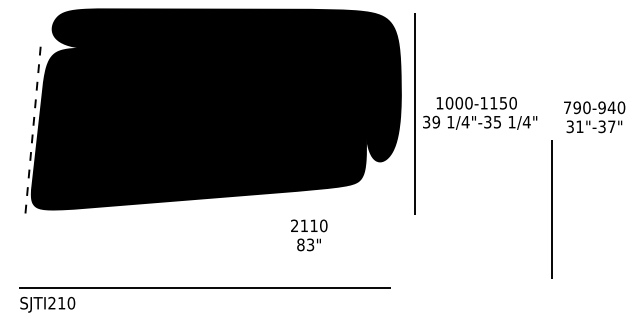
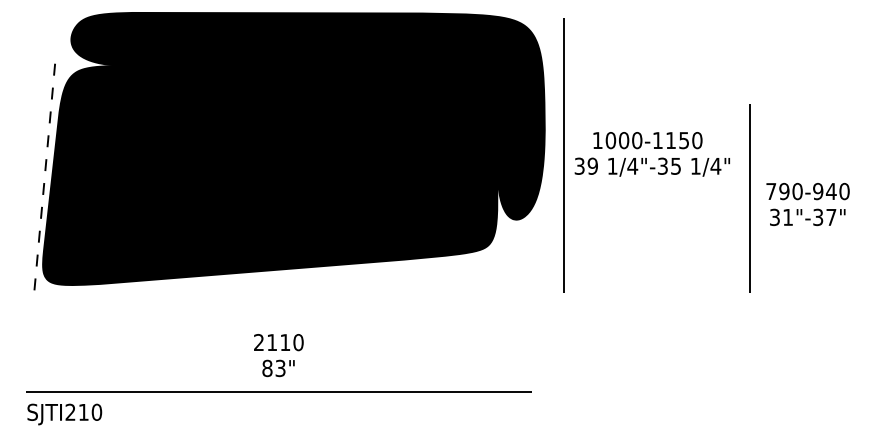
text: (594, 117) -> (807, 204), moved
line: (551, 209) -> (749, 197), moved
text: (309, 235) -> (279, 355), moved

